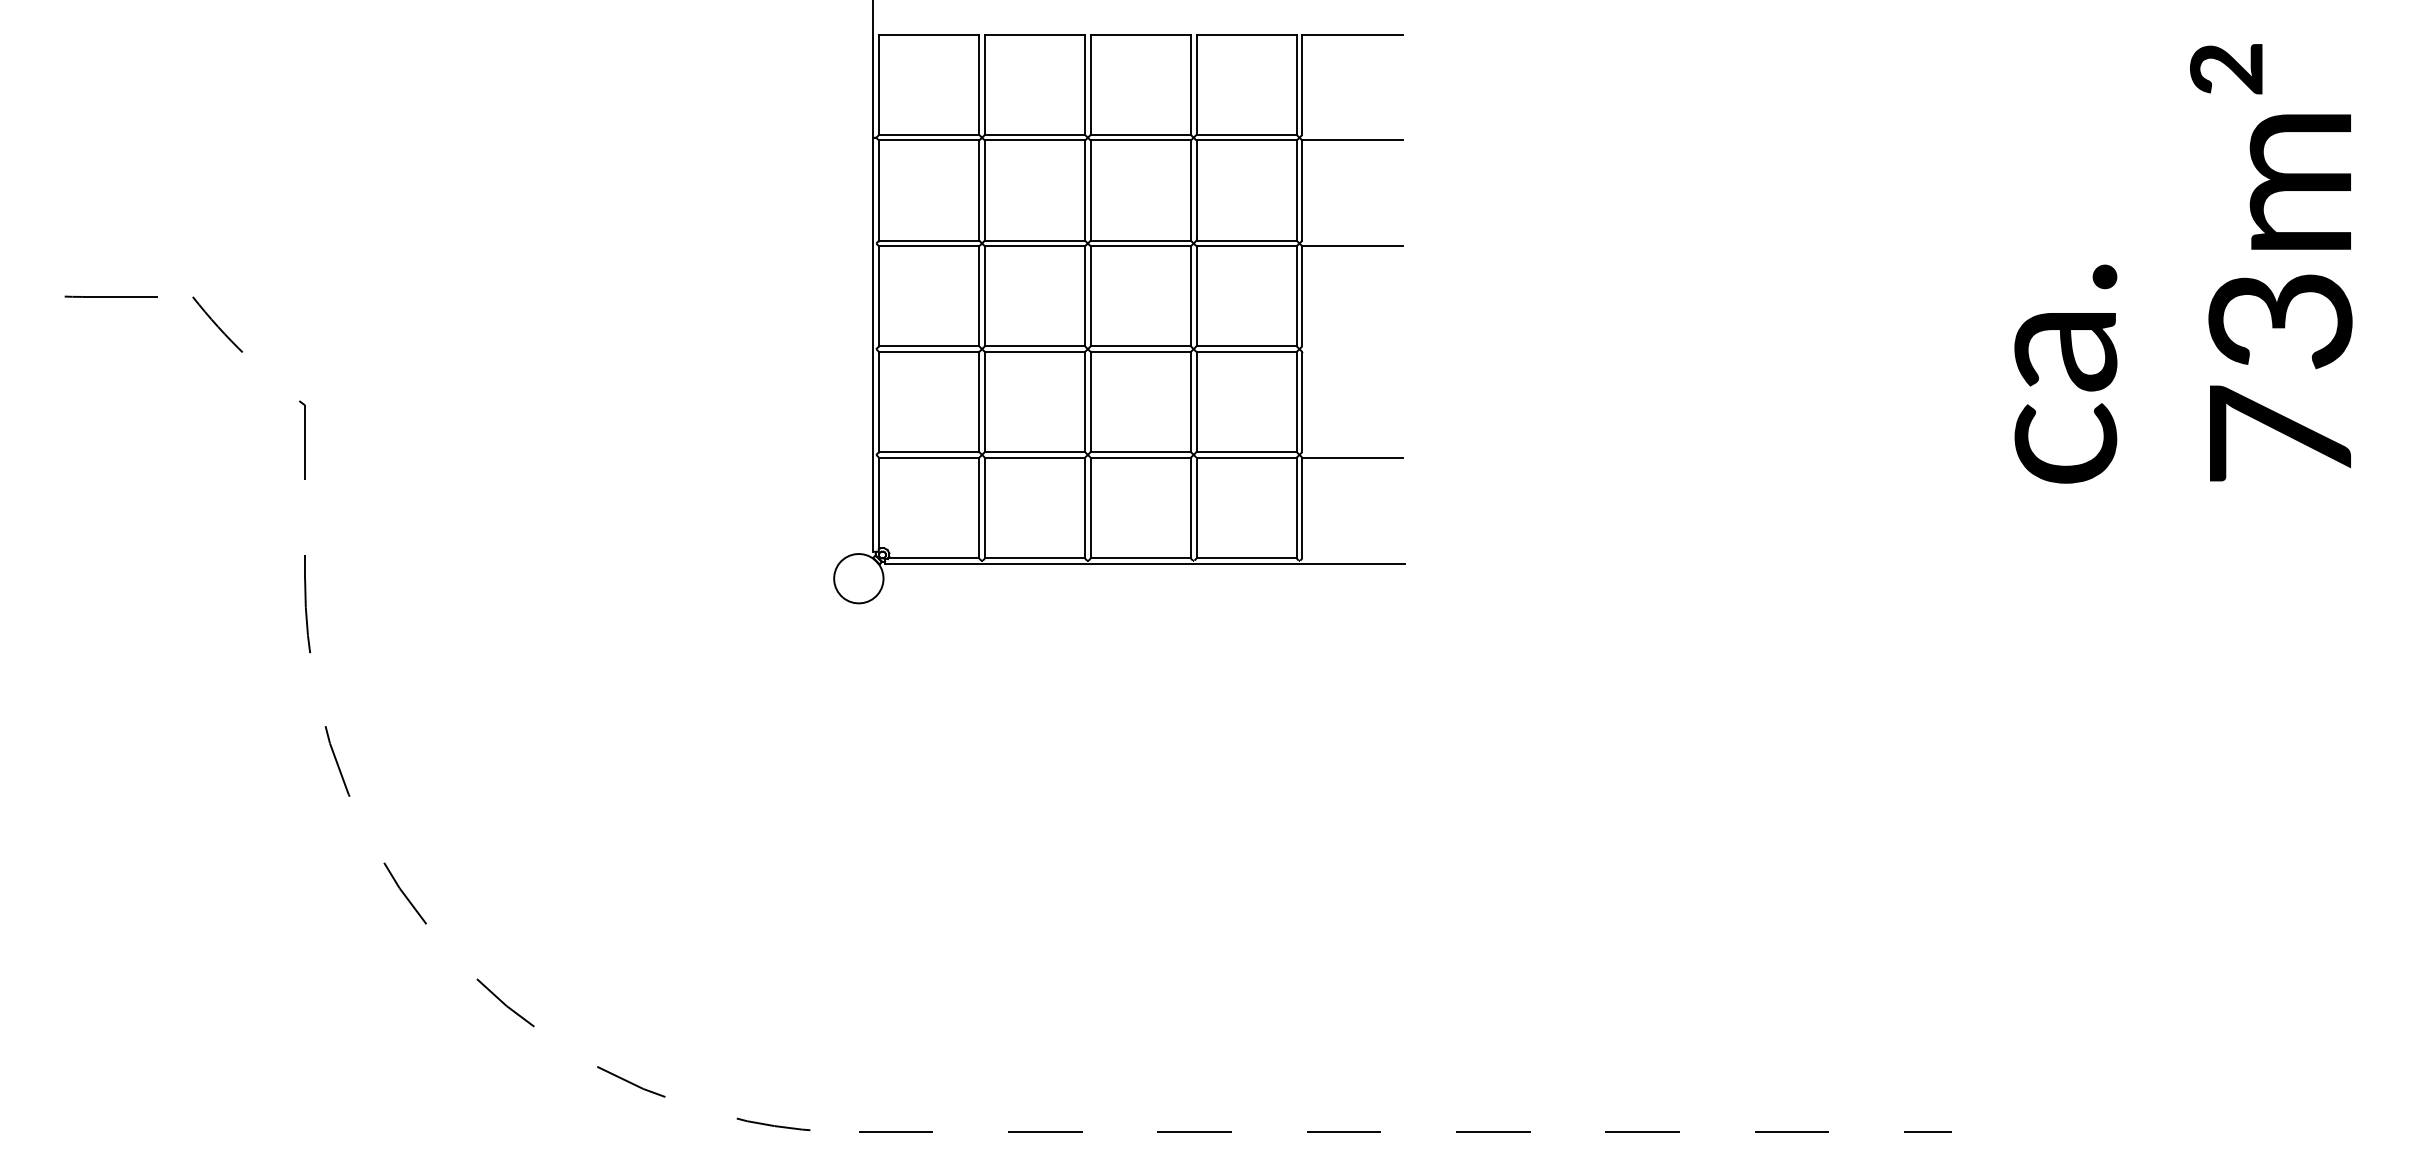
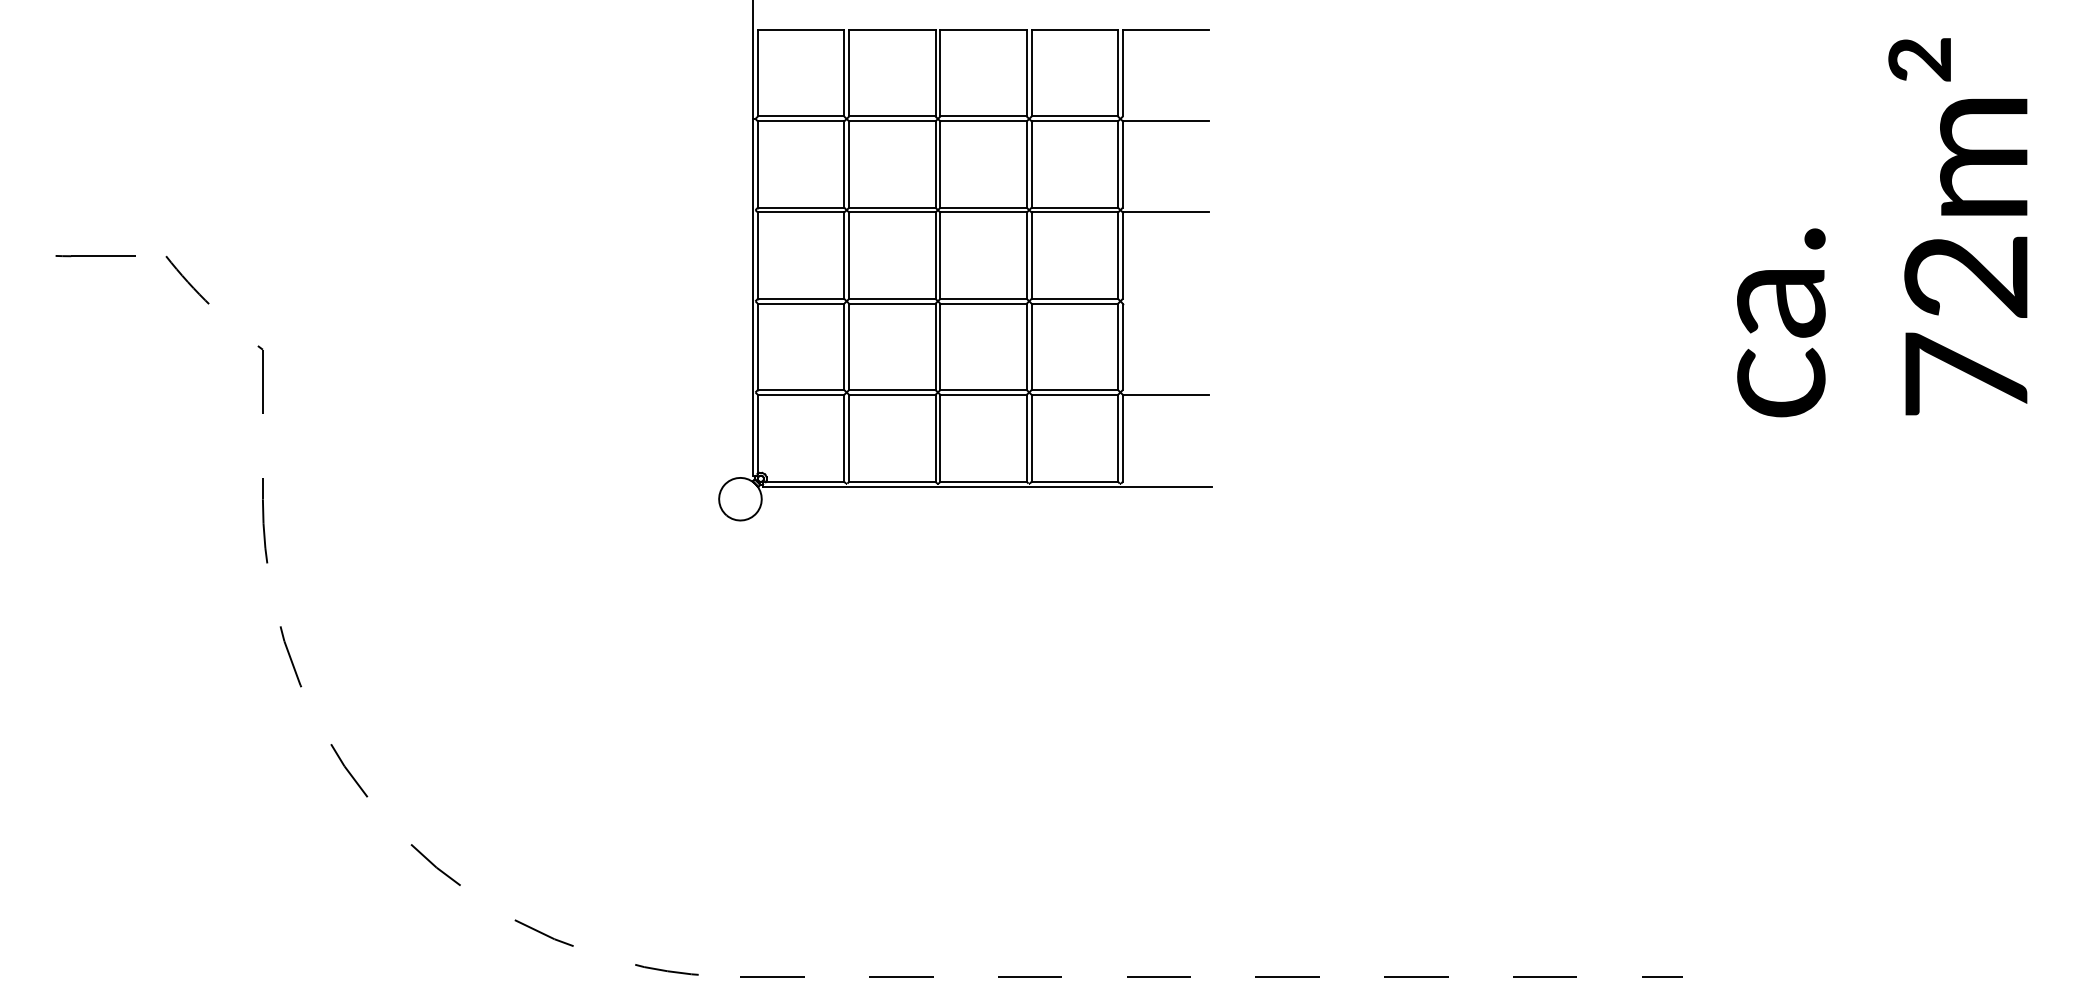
text: (2280, 321) -> (1966, 277), 73m² -> 72m²

